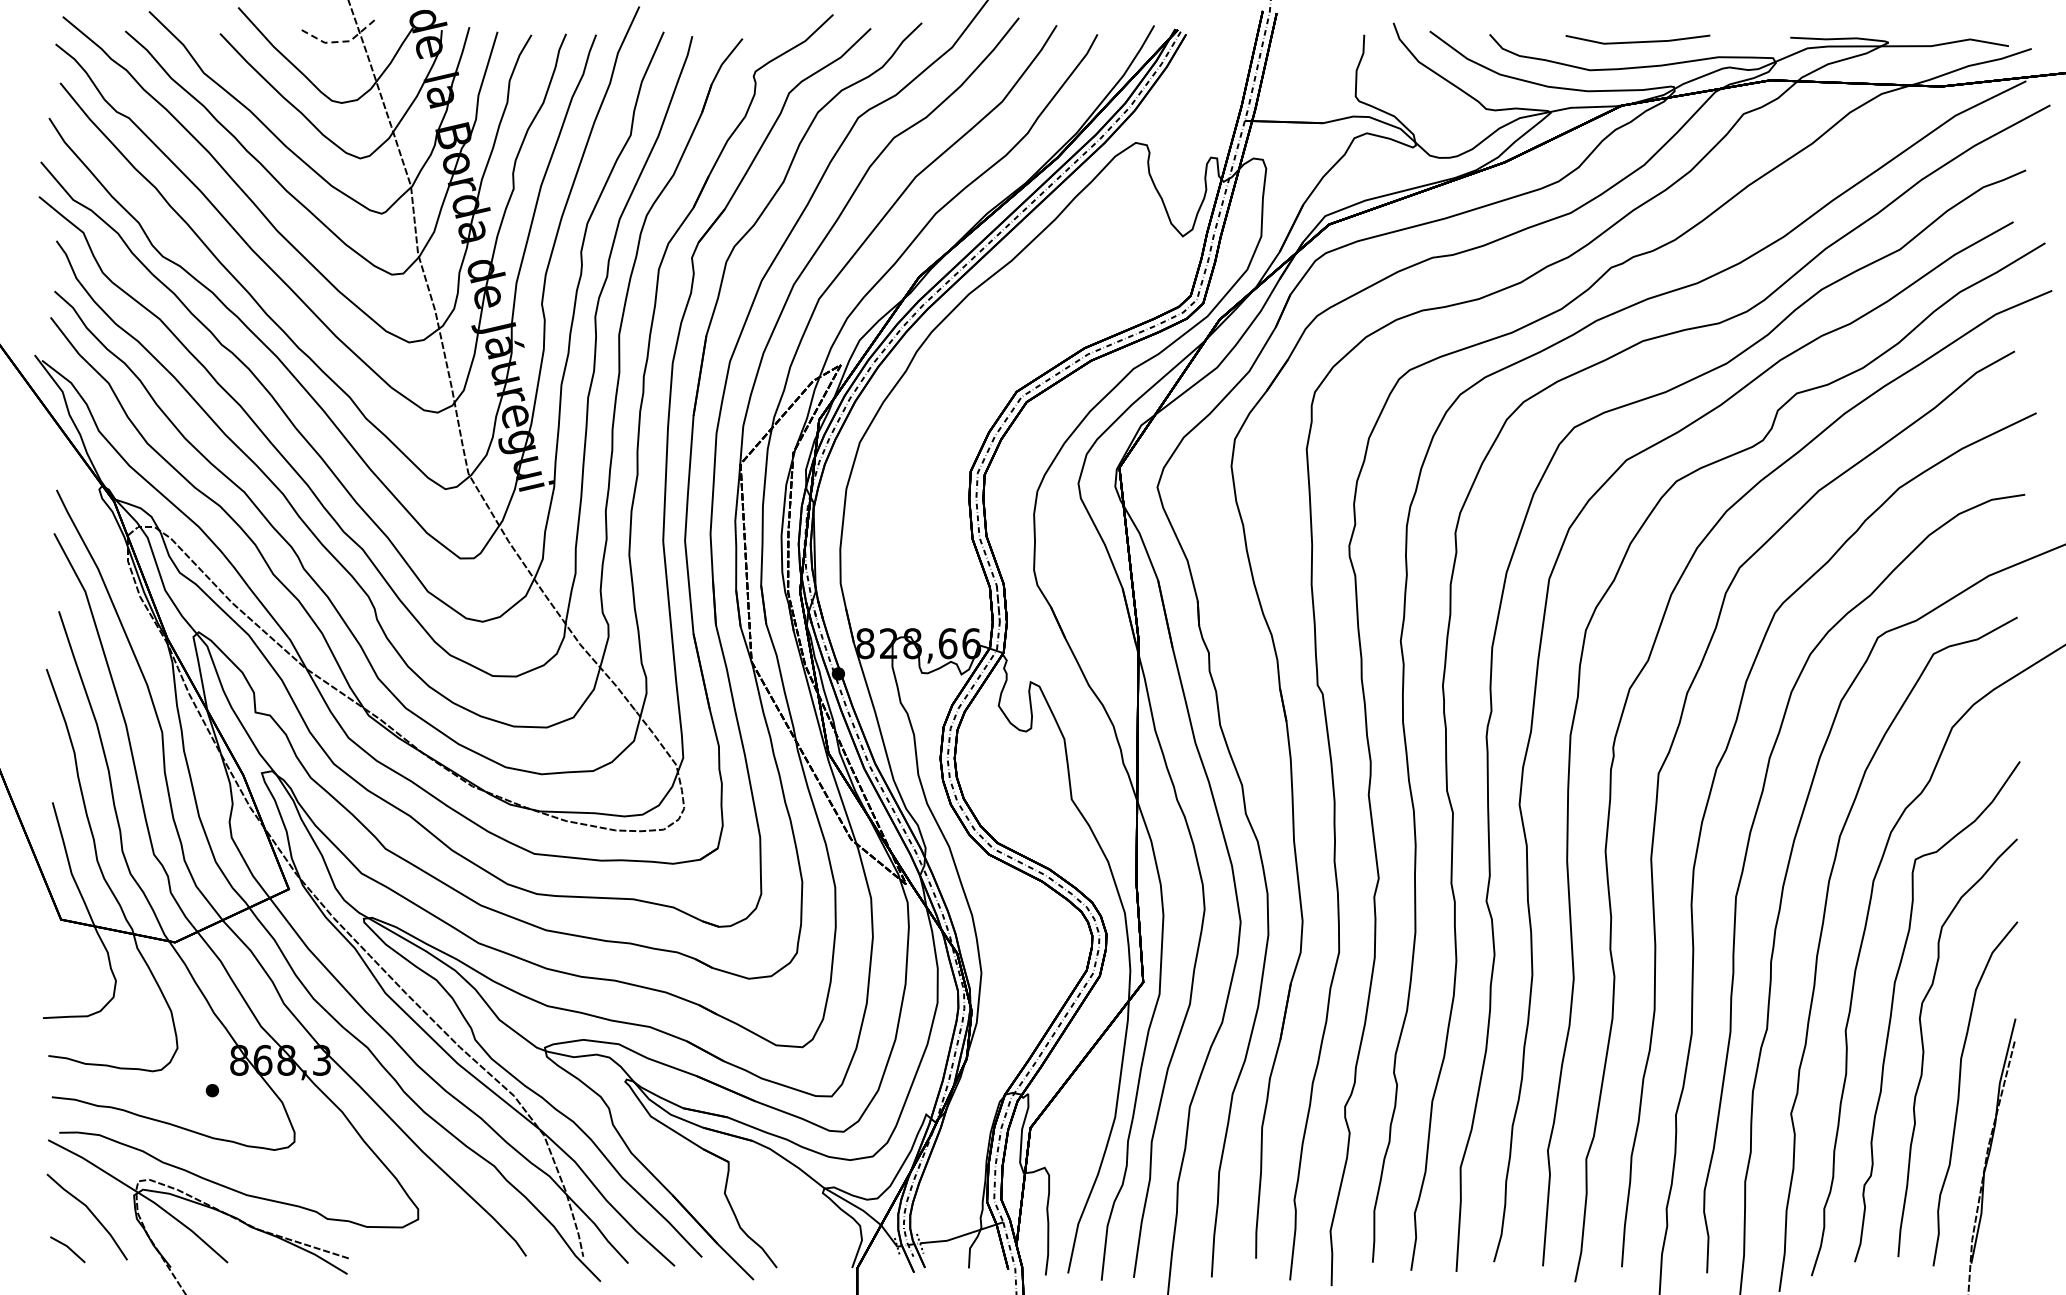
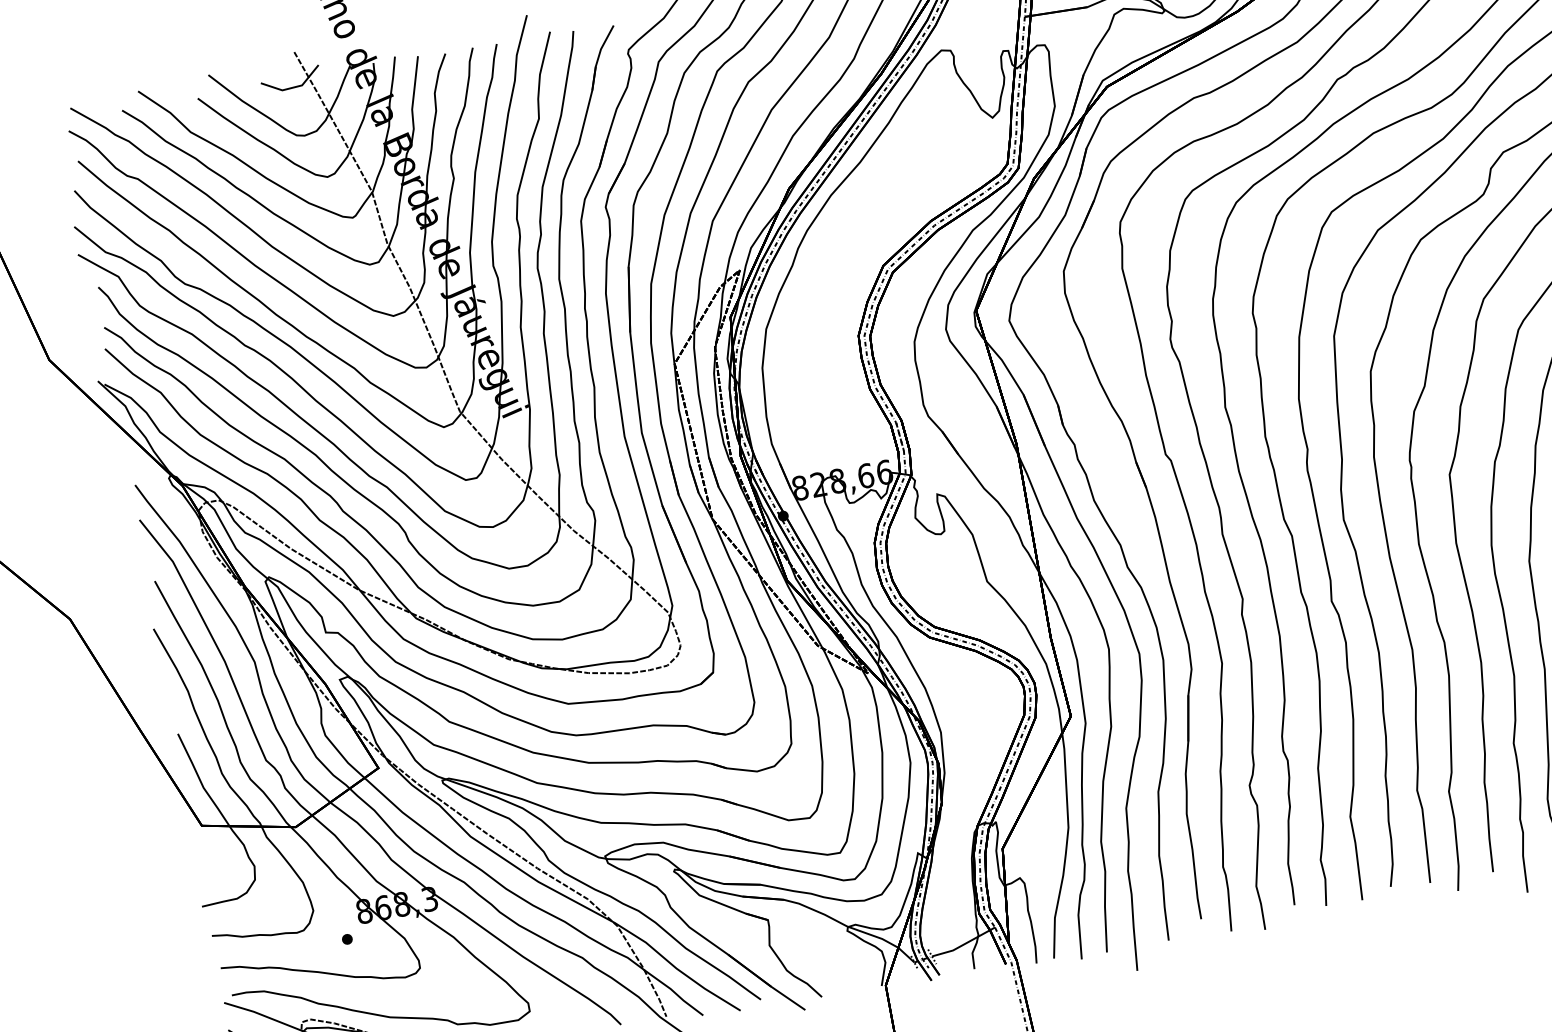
line: (339, 41) -> (293, 87), dashed -> solid

